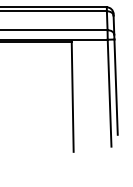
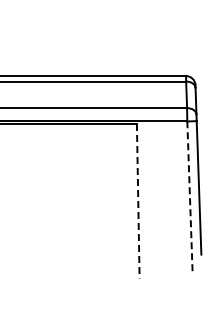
line: (109, 93) -> (189, 196), solid -> dashed
line: (72, 96) -> (138, 201), solid -> dashed

